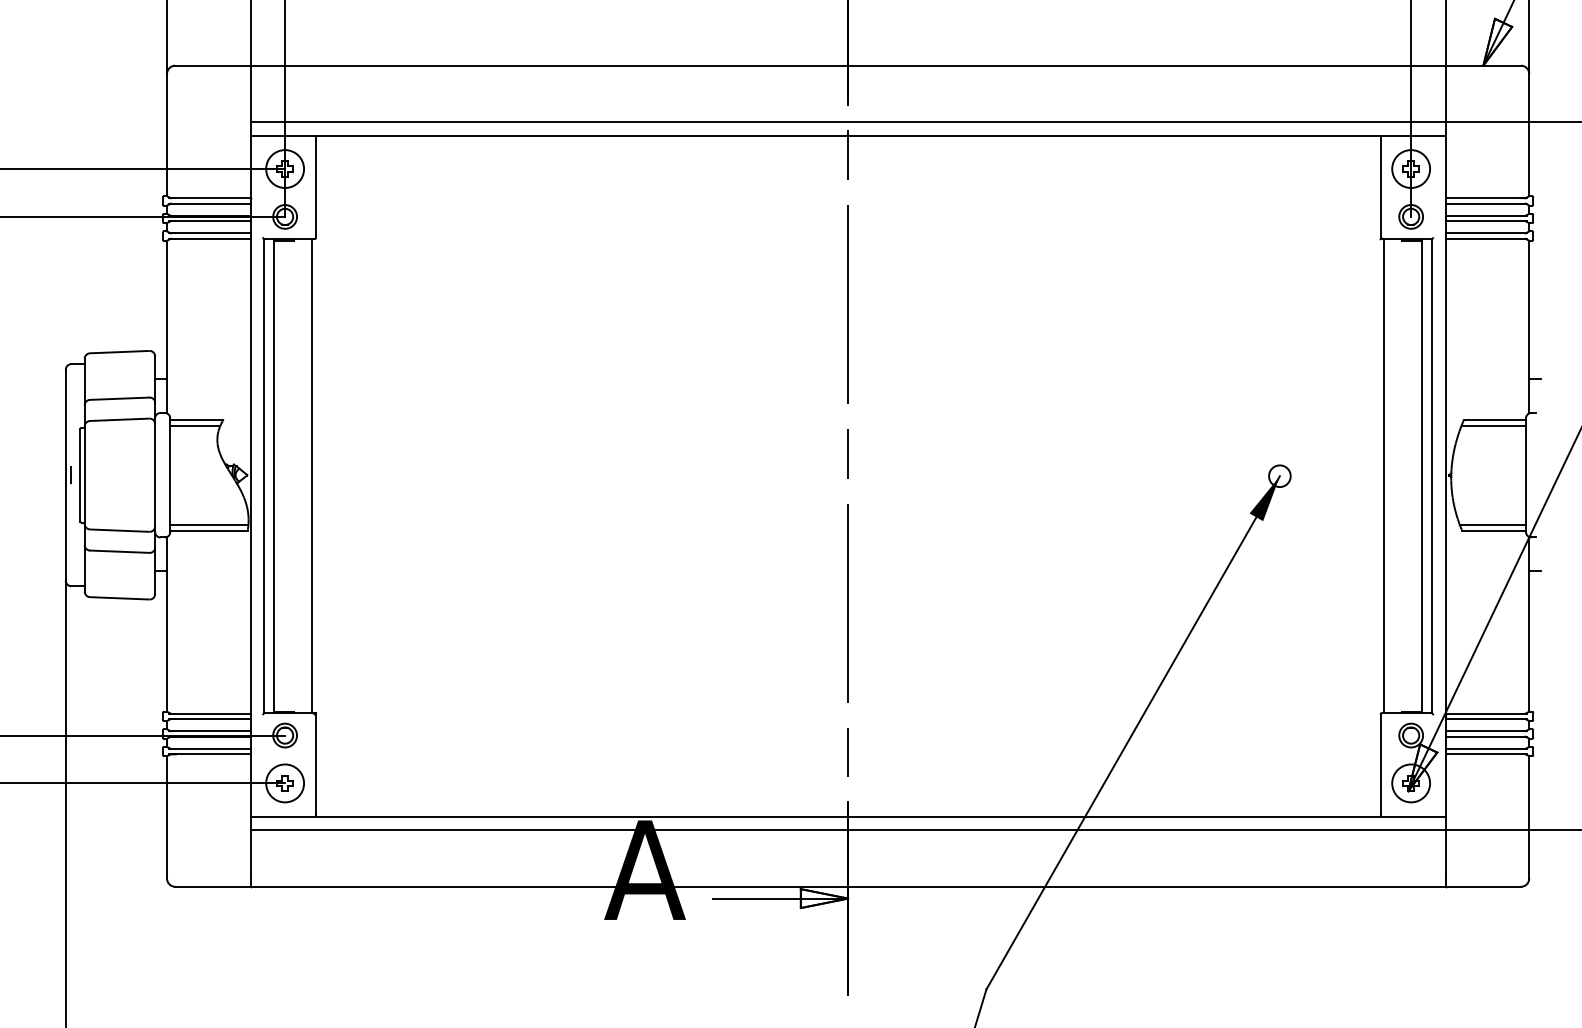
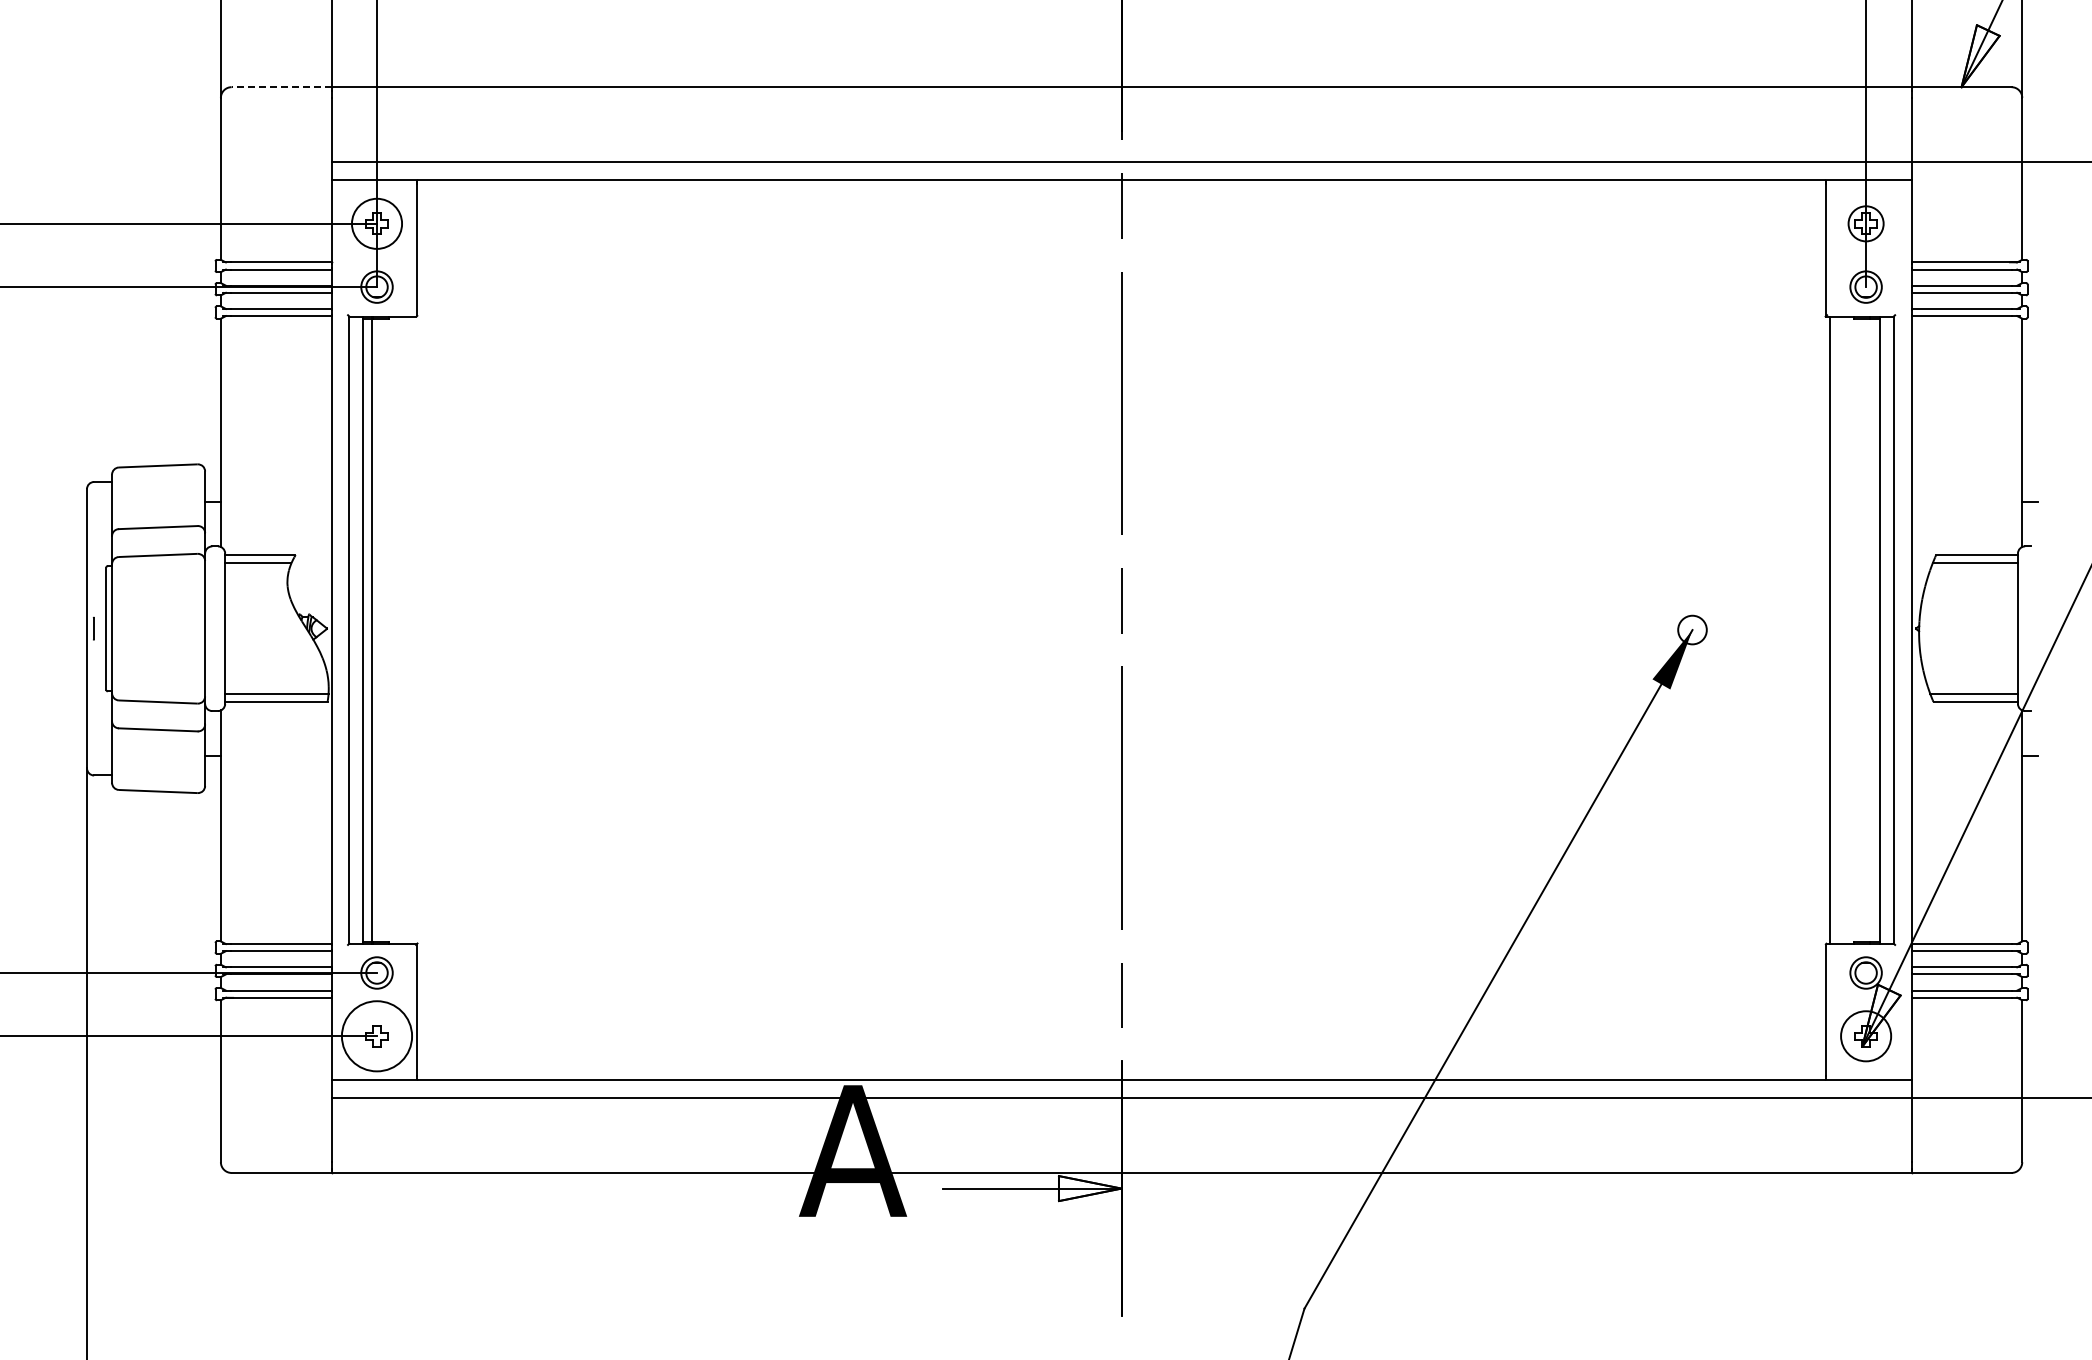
line: (212, 65) -> (281, 87), solid -> dashed
circle: (1411, 168) -> (1866, 223), size x0.7
line: (311, 475) -> (371, 629), moved
circle: (284, 783) -> (376, 1036), size x1.4

